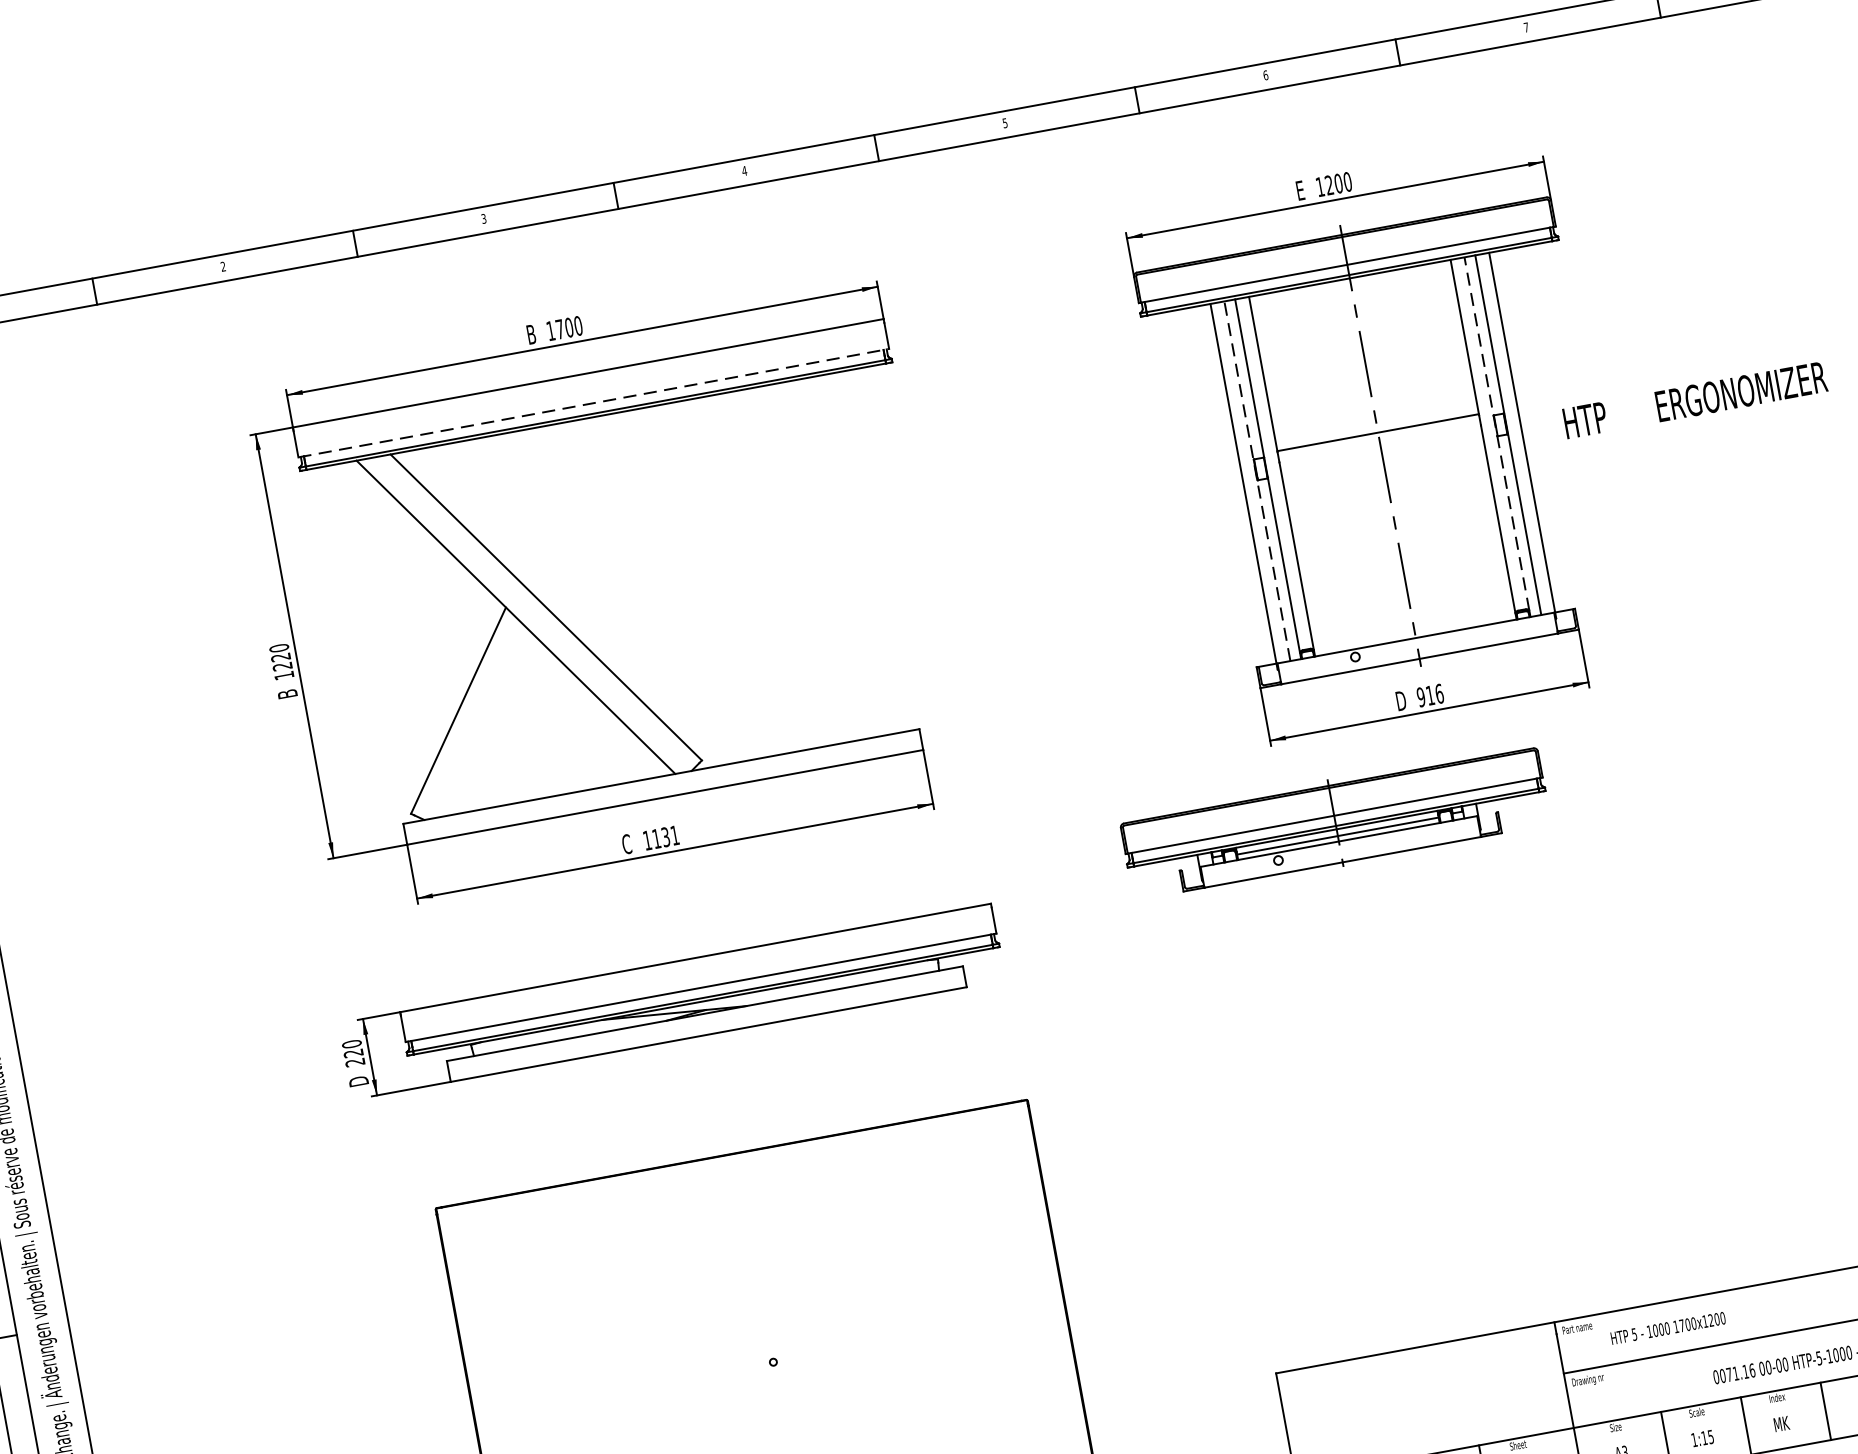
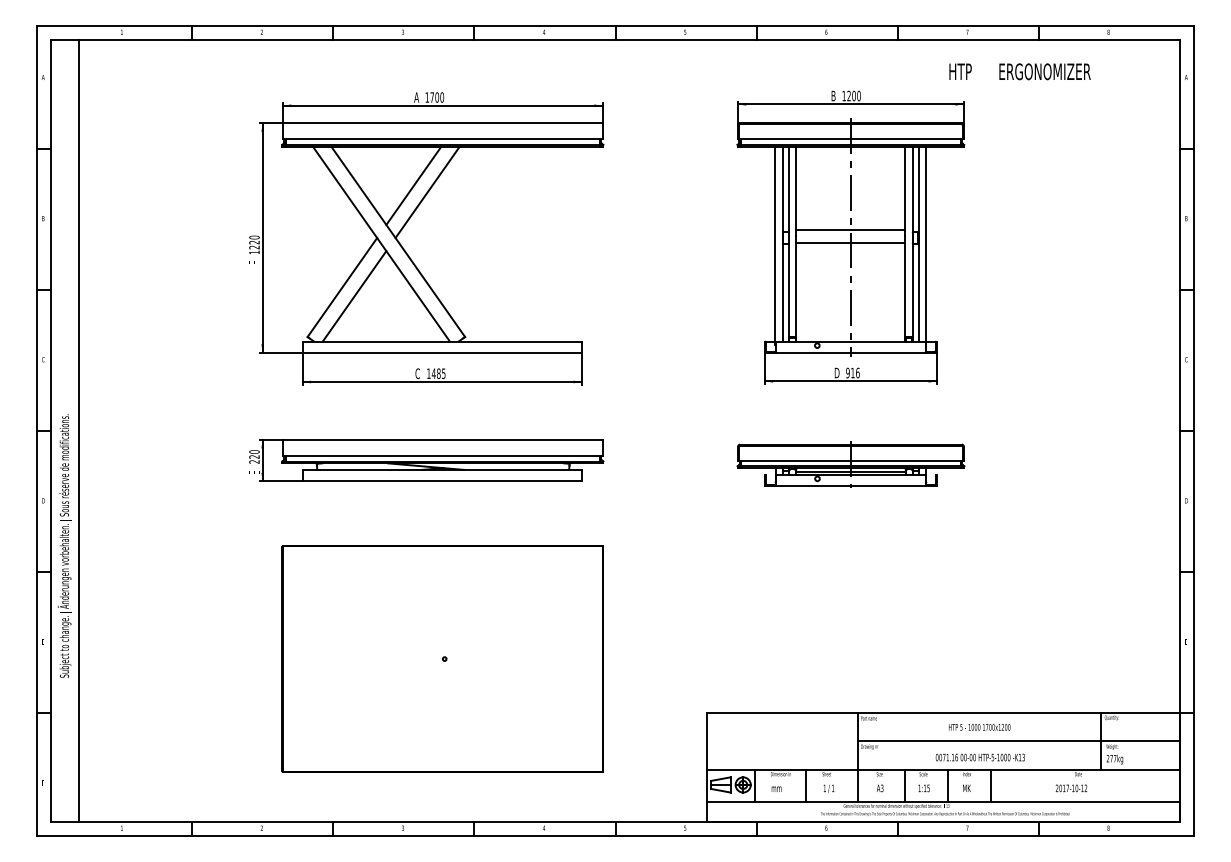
text: (1300, 189) -> (833, 95), E -> B
text: (530, 334) -> (416, 97), B -> A
text: (1694, 399) -> (1019, 71), moved
line: (593, 403) -> (442, 139), dashed -> solid
line: (1496, 434) -> (912, 242), dashed -> solid
line: (1381, 457) -> (850, 243), added
line: (1256, 480) -> (782, 243), dashed -> solid
line: (555, 498) -> (413, 185), added
line: (583, 506) -> (427, 192), added
text: (287, 694) -> (254, 262), B -> F
line: (483, 723) -> (354, 296), added
part: (1334, 822) -> (850, 464), moved
text: (665, 836) -> (438, 373), 1131 -> 1485
text: (358, 1080) -> (254, 471), D -> E
text: (1667, 1328) -> (979, 727), moved

